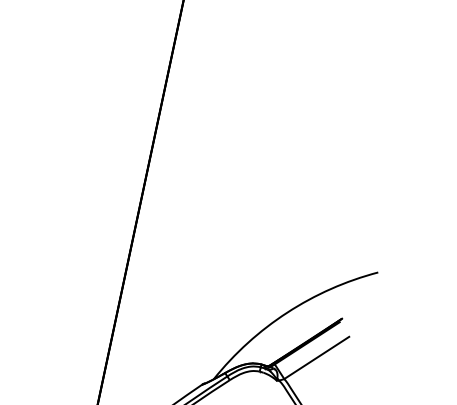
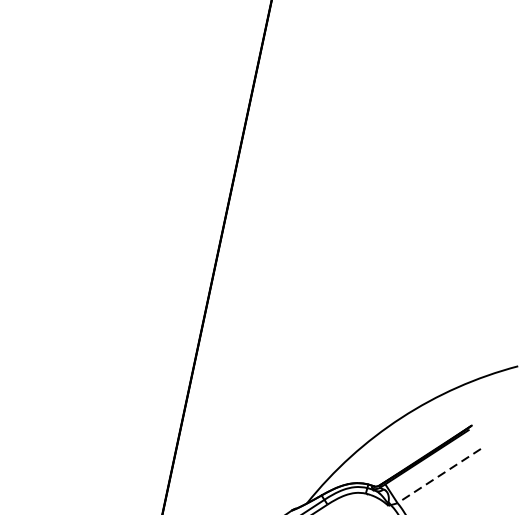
line: (316, 357) -> (438, 475), solid -> dashed

